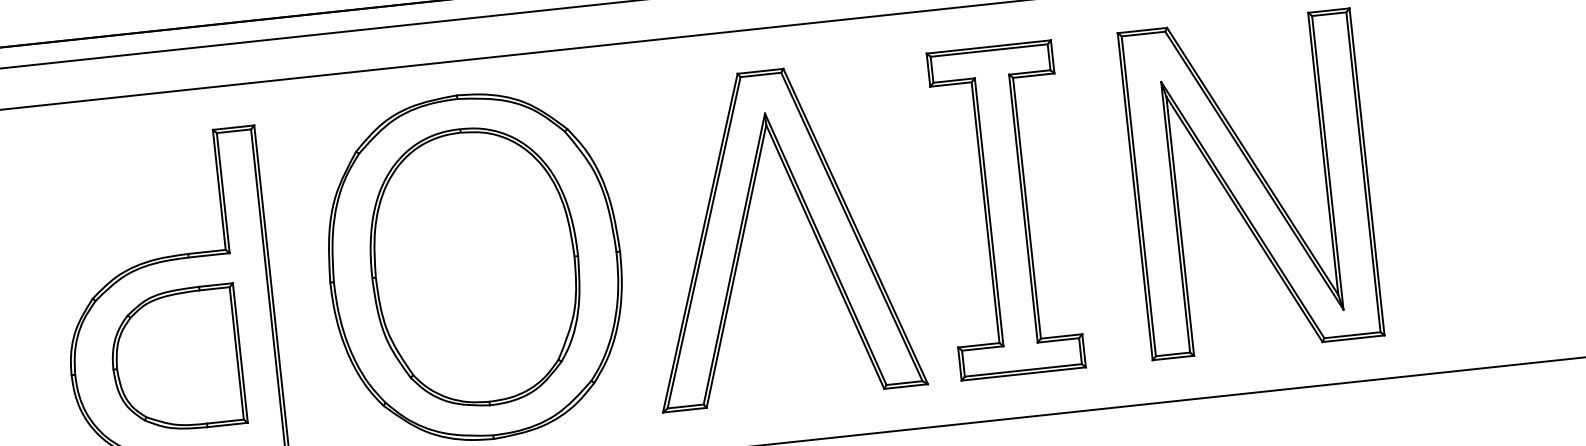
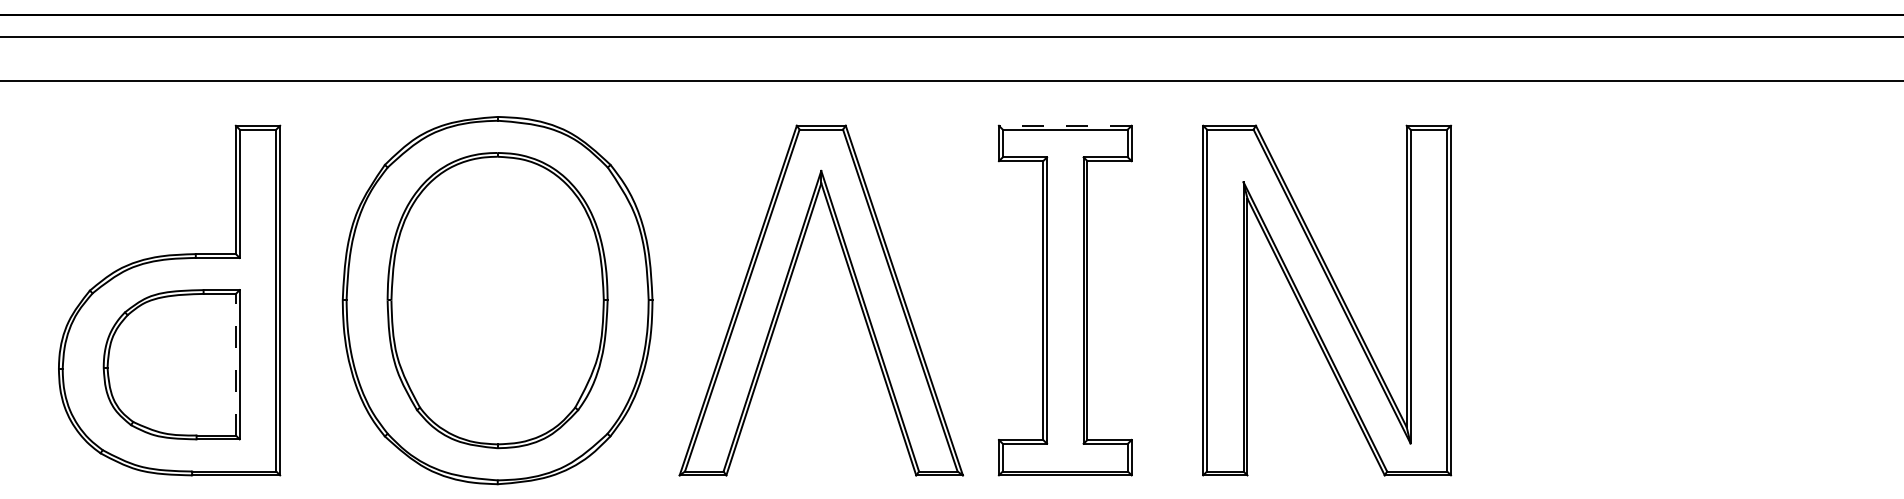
line: (987, 46) -> (1064, 125), solid -> dashed
line: (236, 353) -> (235, 364), solid -> dashed

